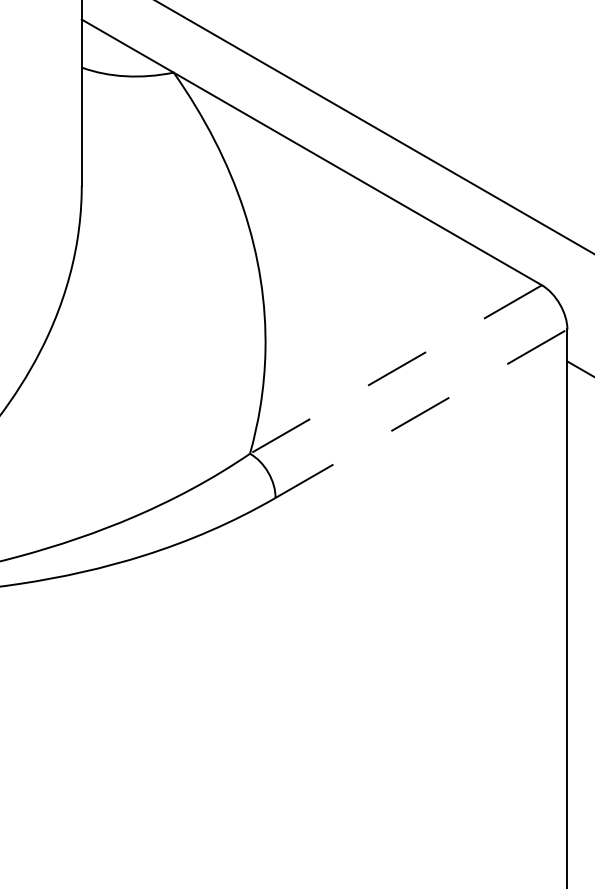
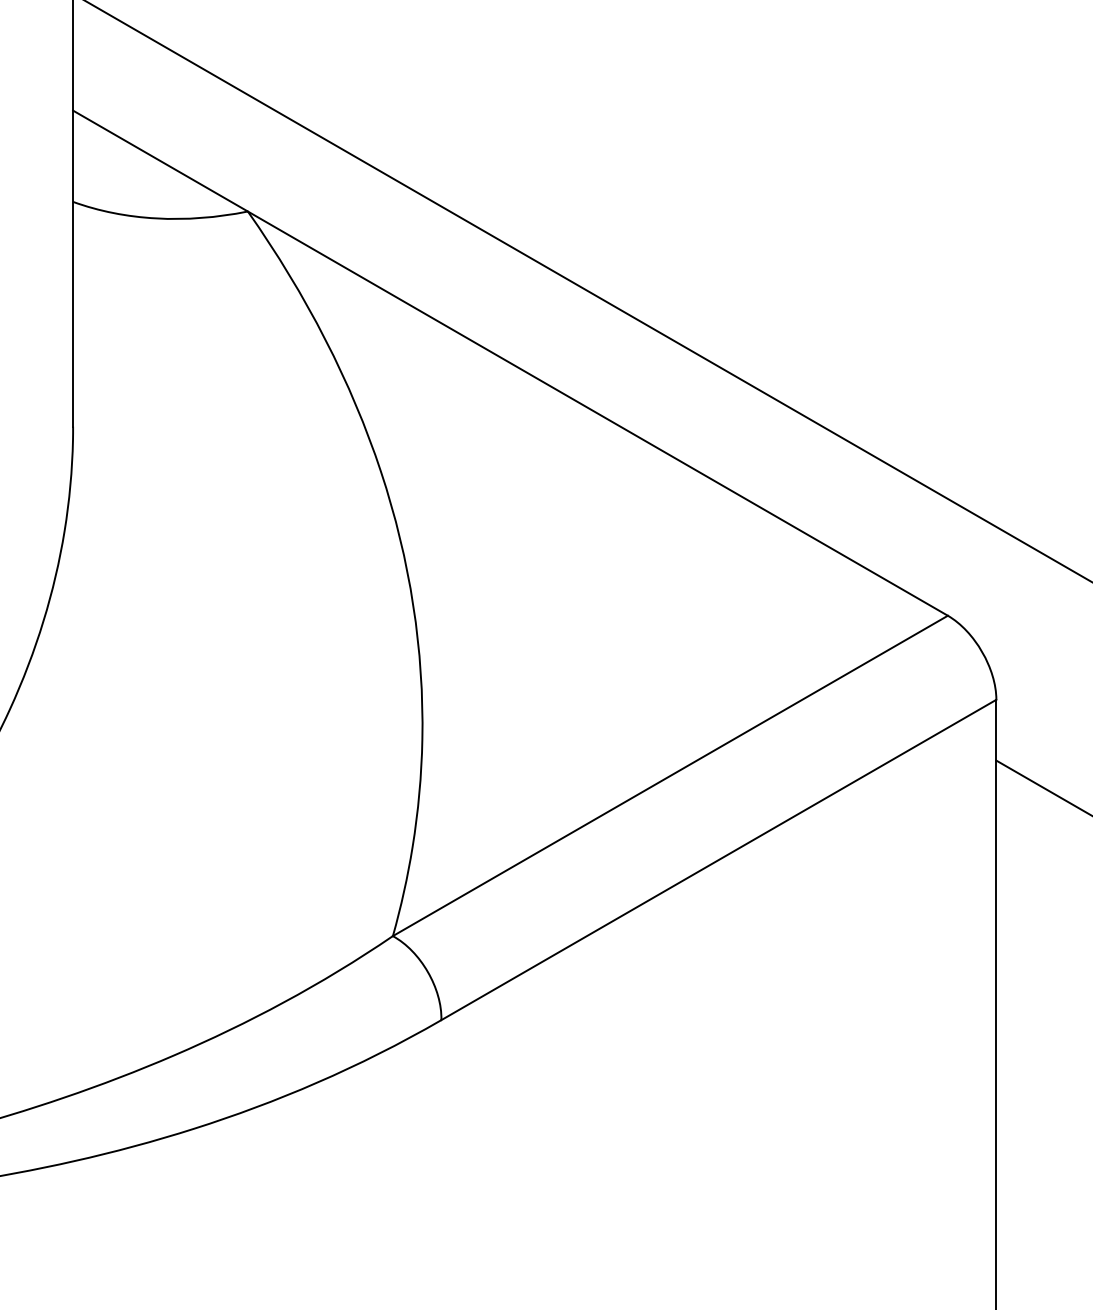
line: (395, 369) -> (669, 775), dashed -> solid
line: (421, 413) -> (718, 859), dashed -> solid

